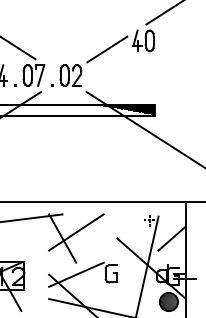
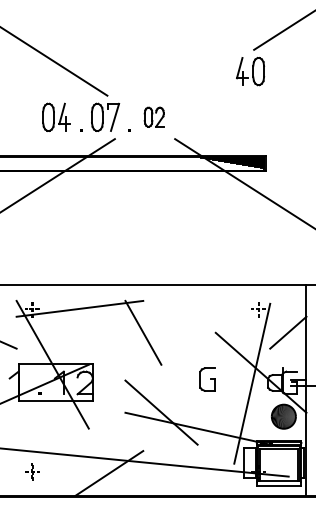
line: (107, 49) -> (202, 82), removed
part: (70, 74) -> (153, 116), size x0.7
line: (76, 232) -> (161, 324), removed
line: (76, 274) -> (161, 380), removed

